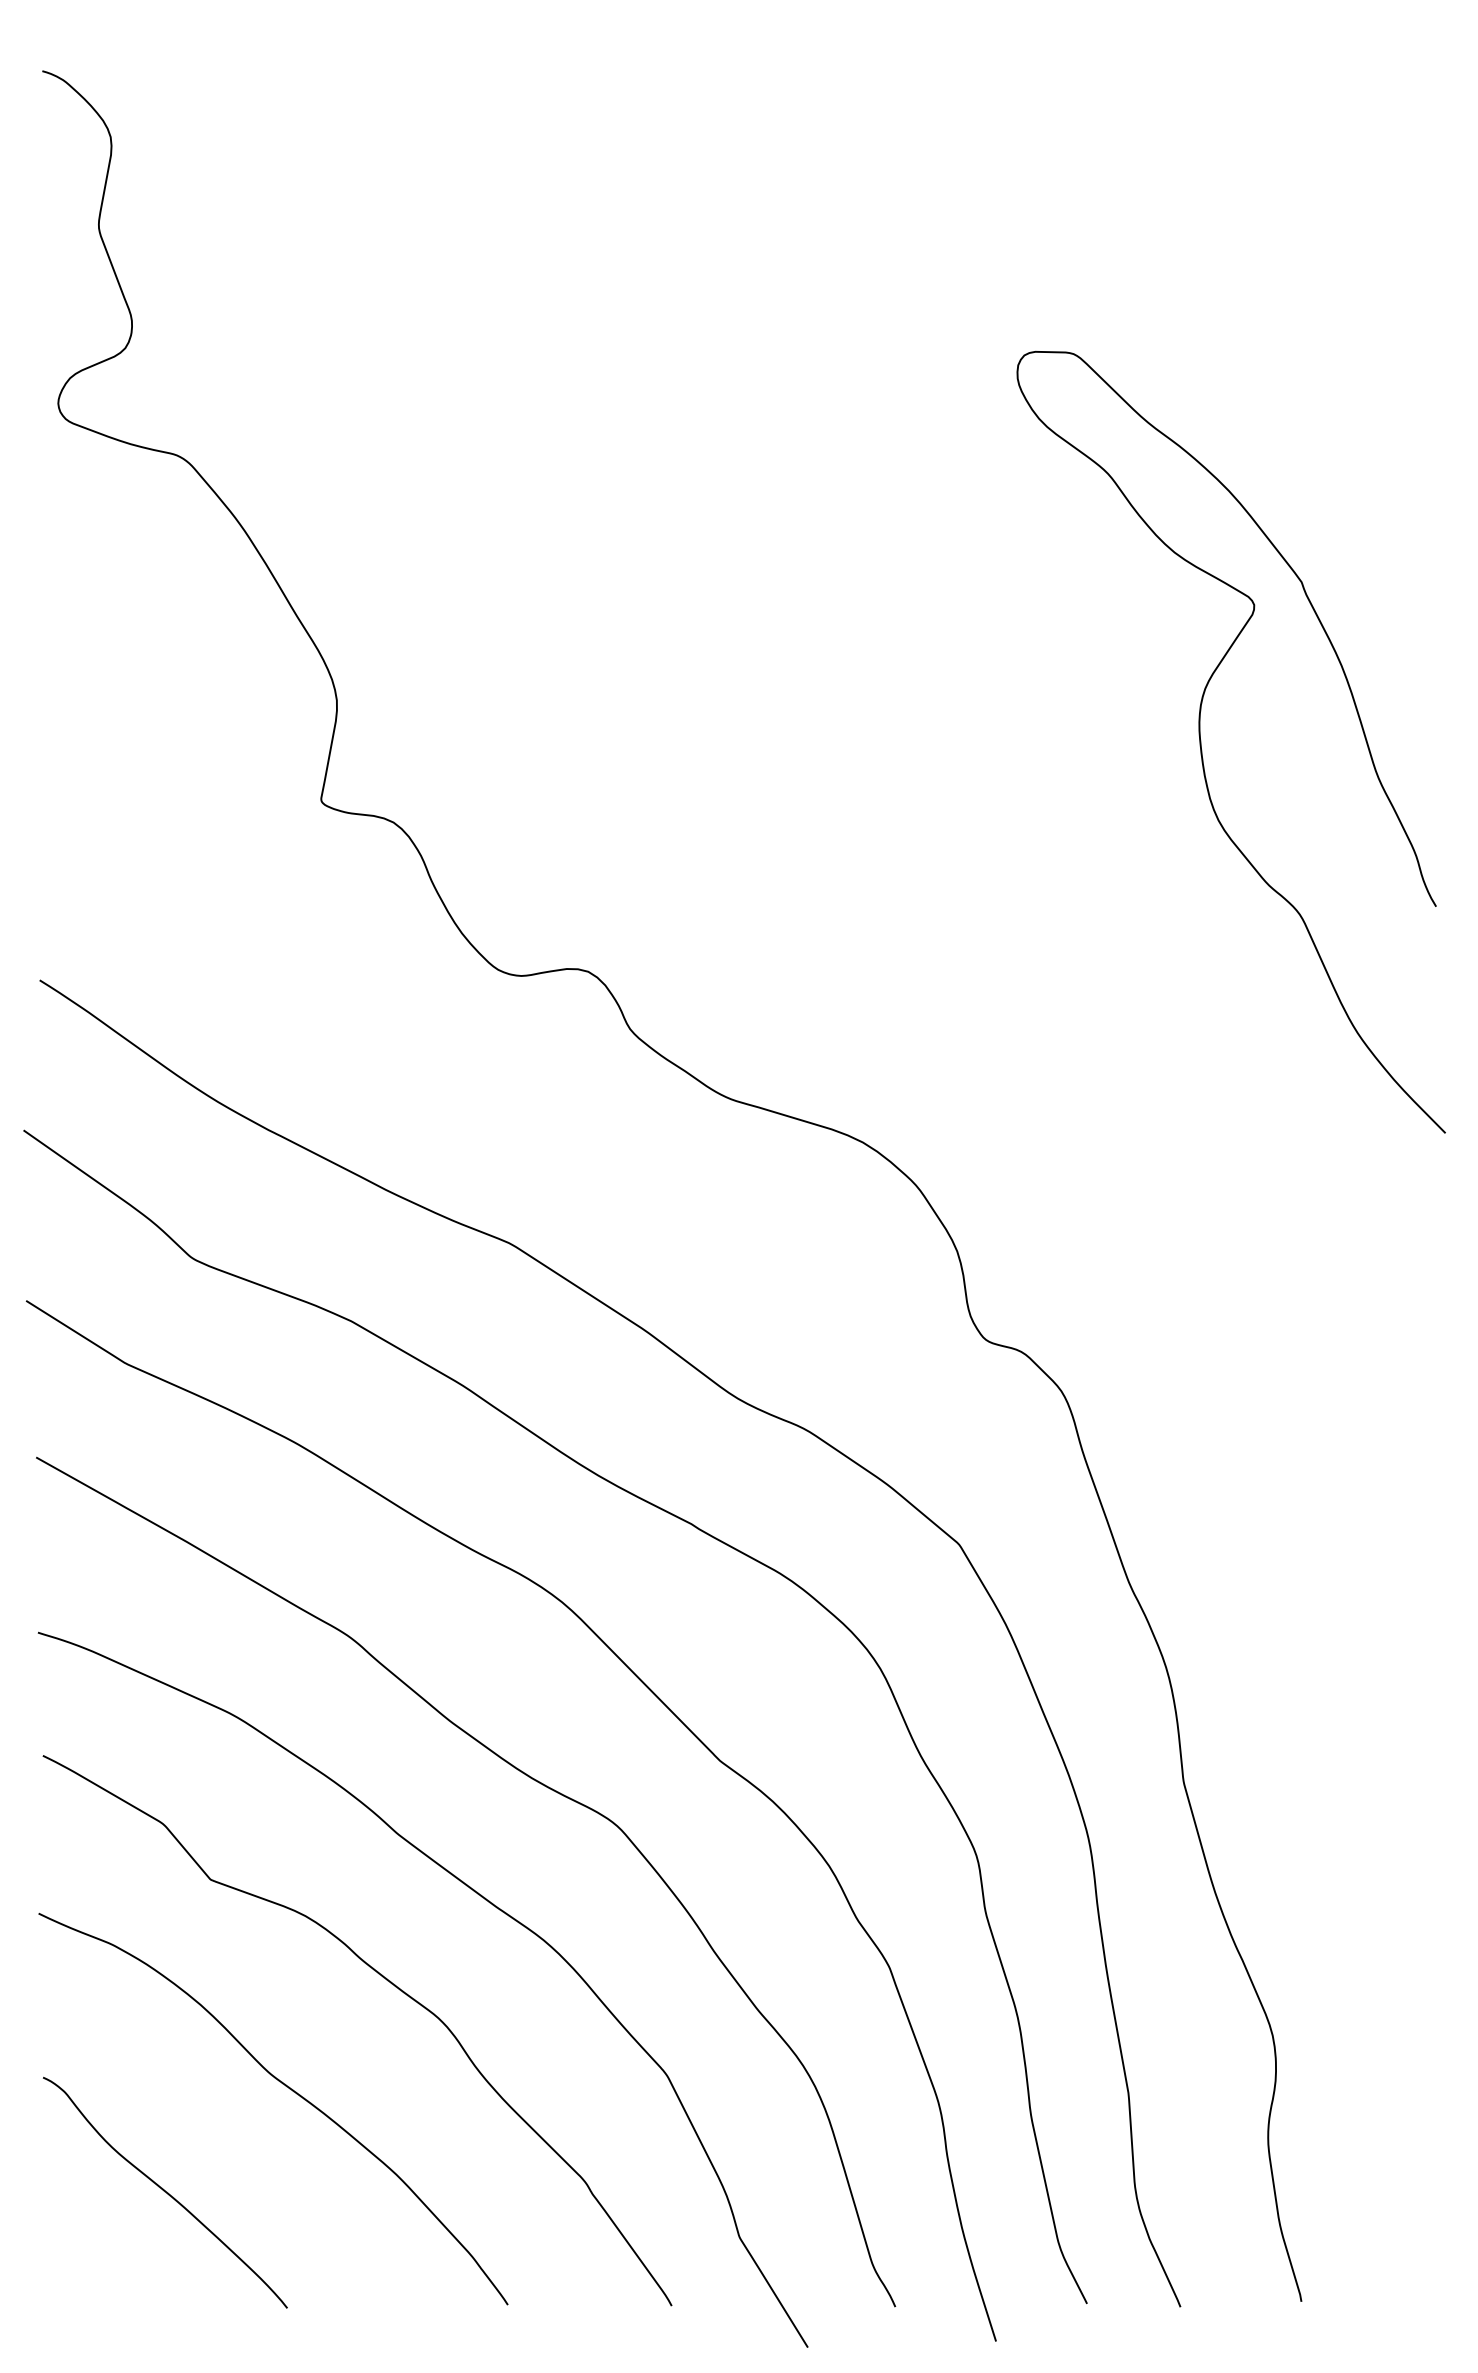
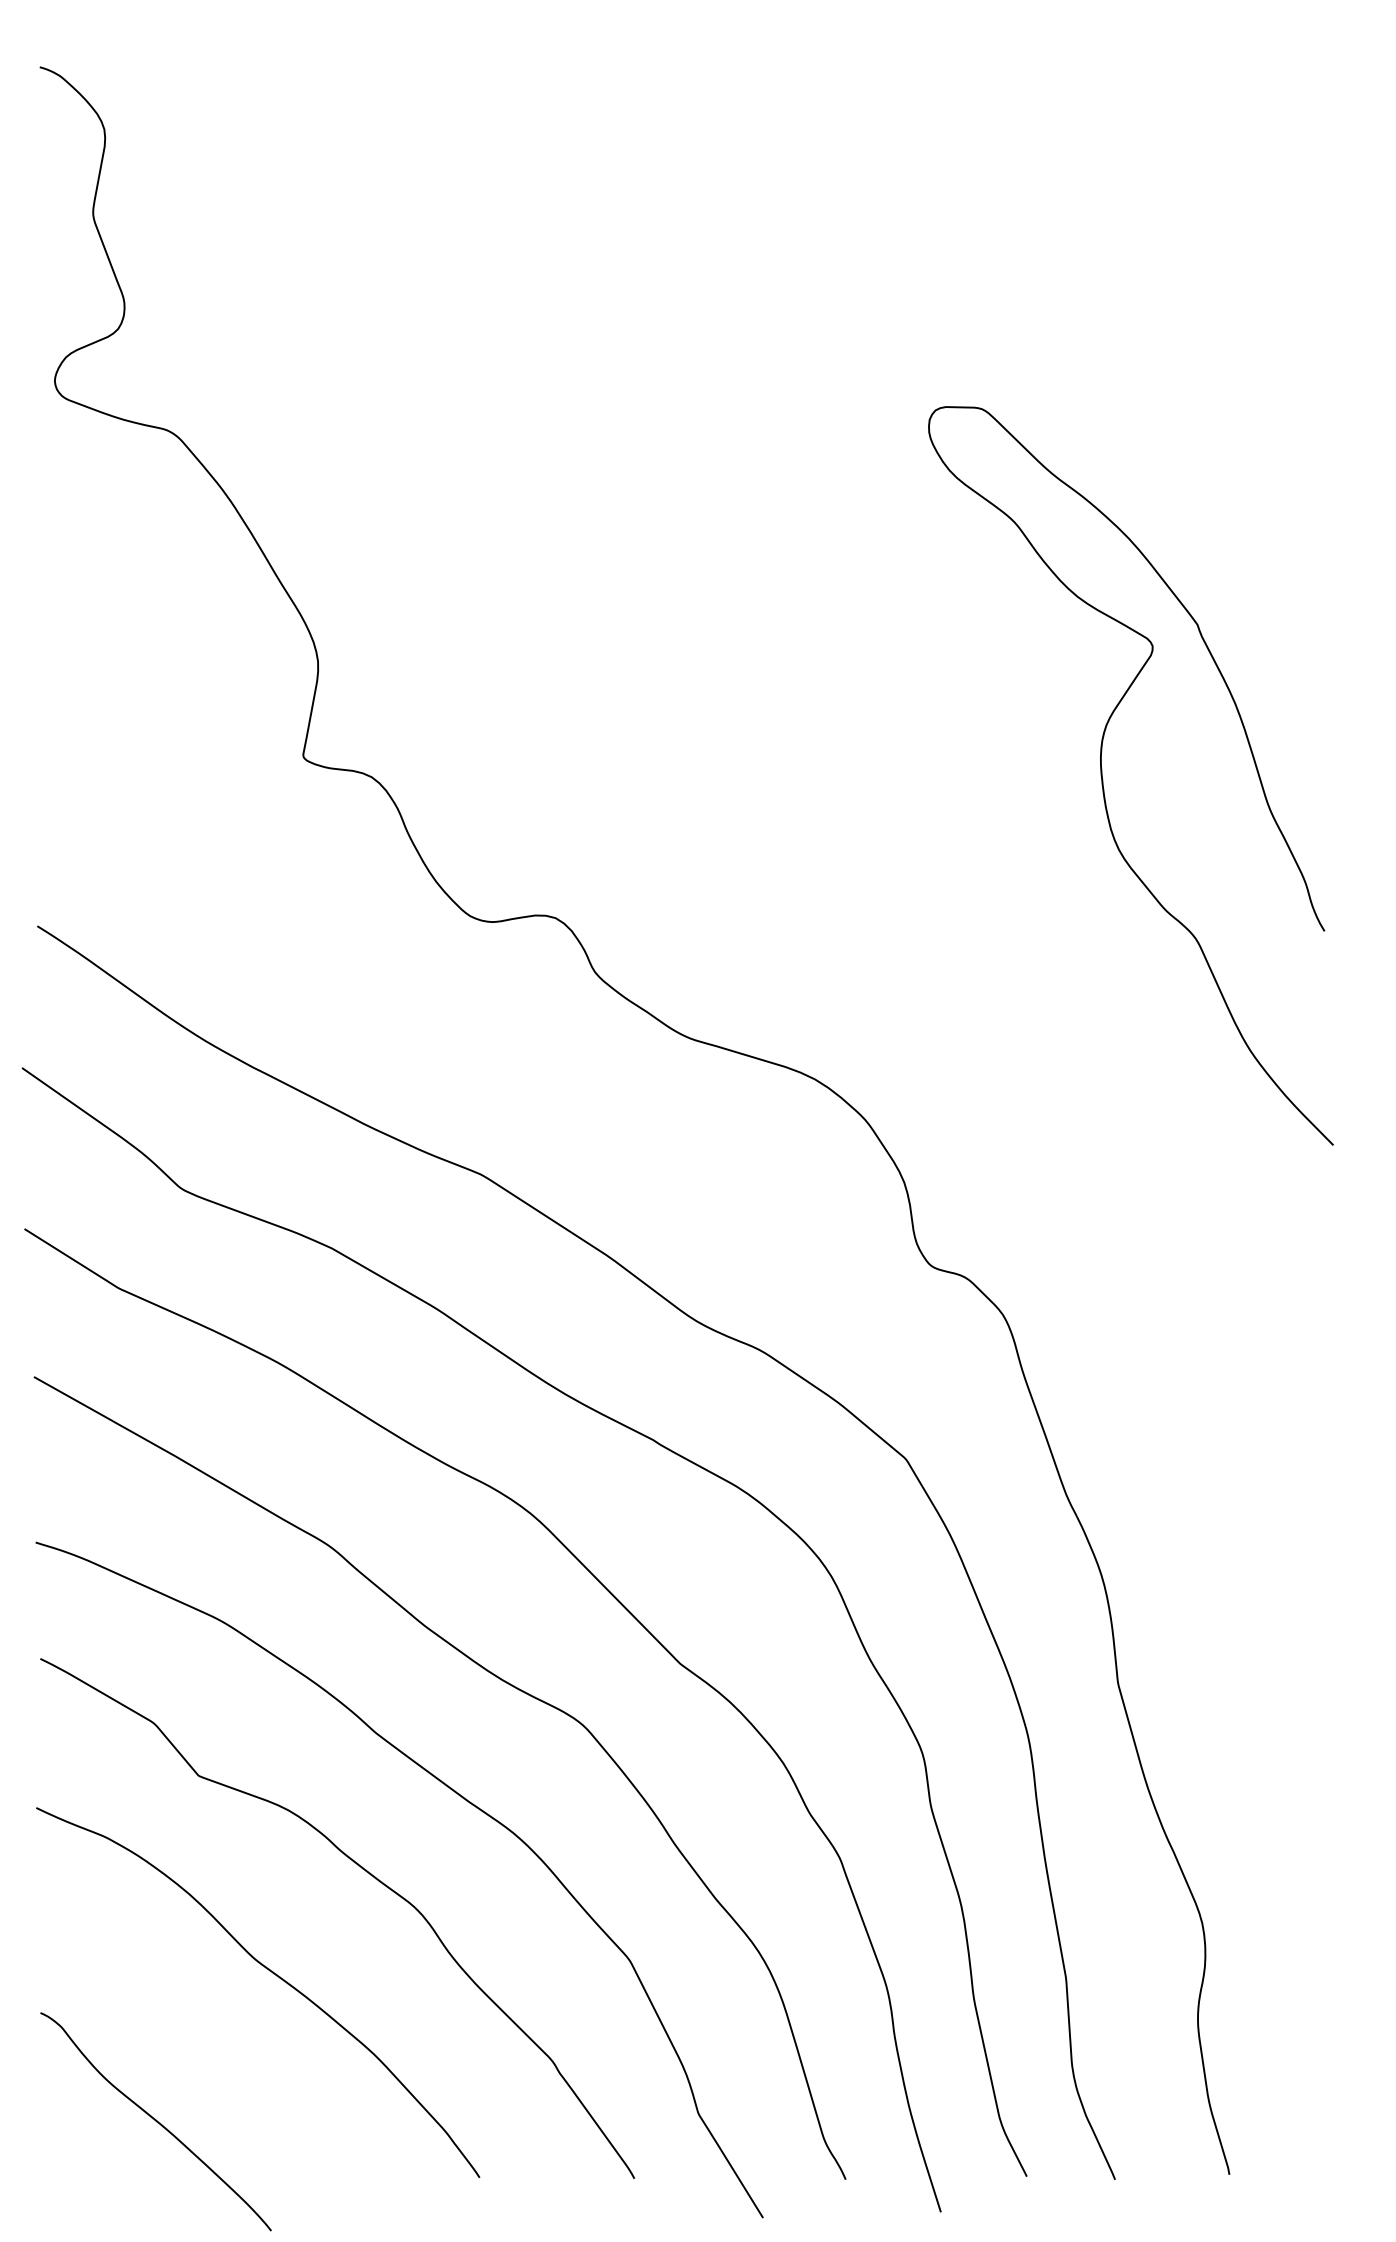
curve: (1201, 741) -> (1102, 775), moved
curve: (165, 2192) -> (156, 2121), moved

